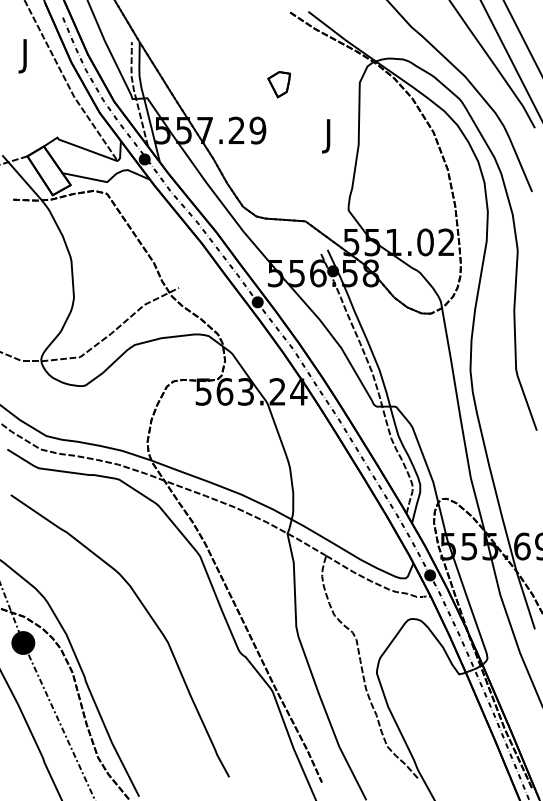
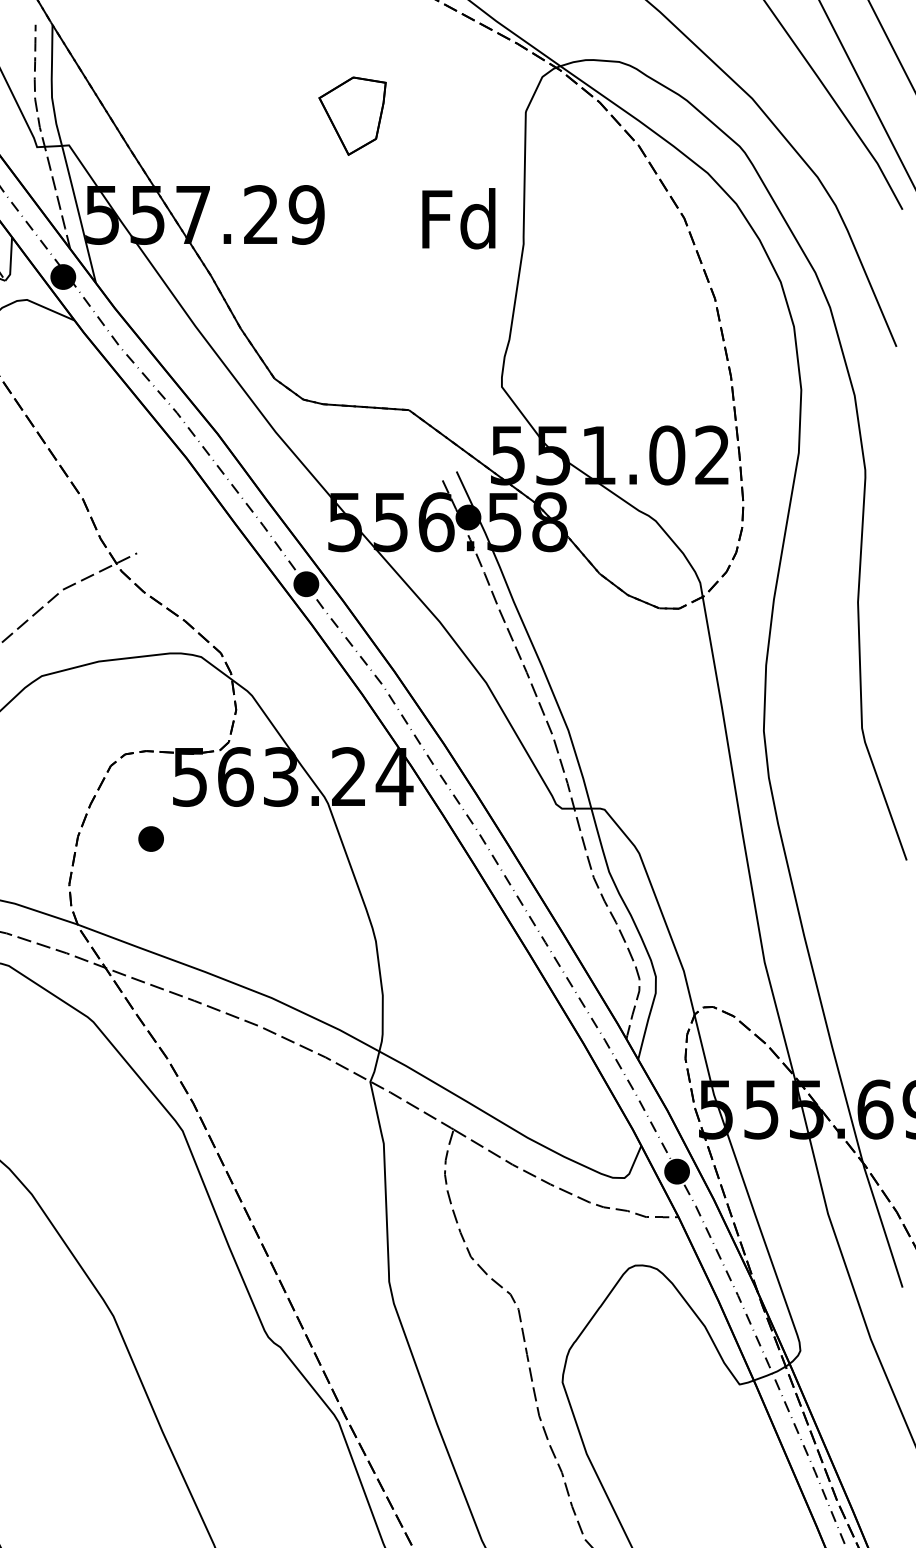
part: (278, 84) -> (350, 115), size x1.43
text: (328, 135) -> (458, 225), J -> Fd
part: (185, 420) -> (150, 838), added

